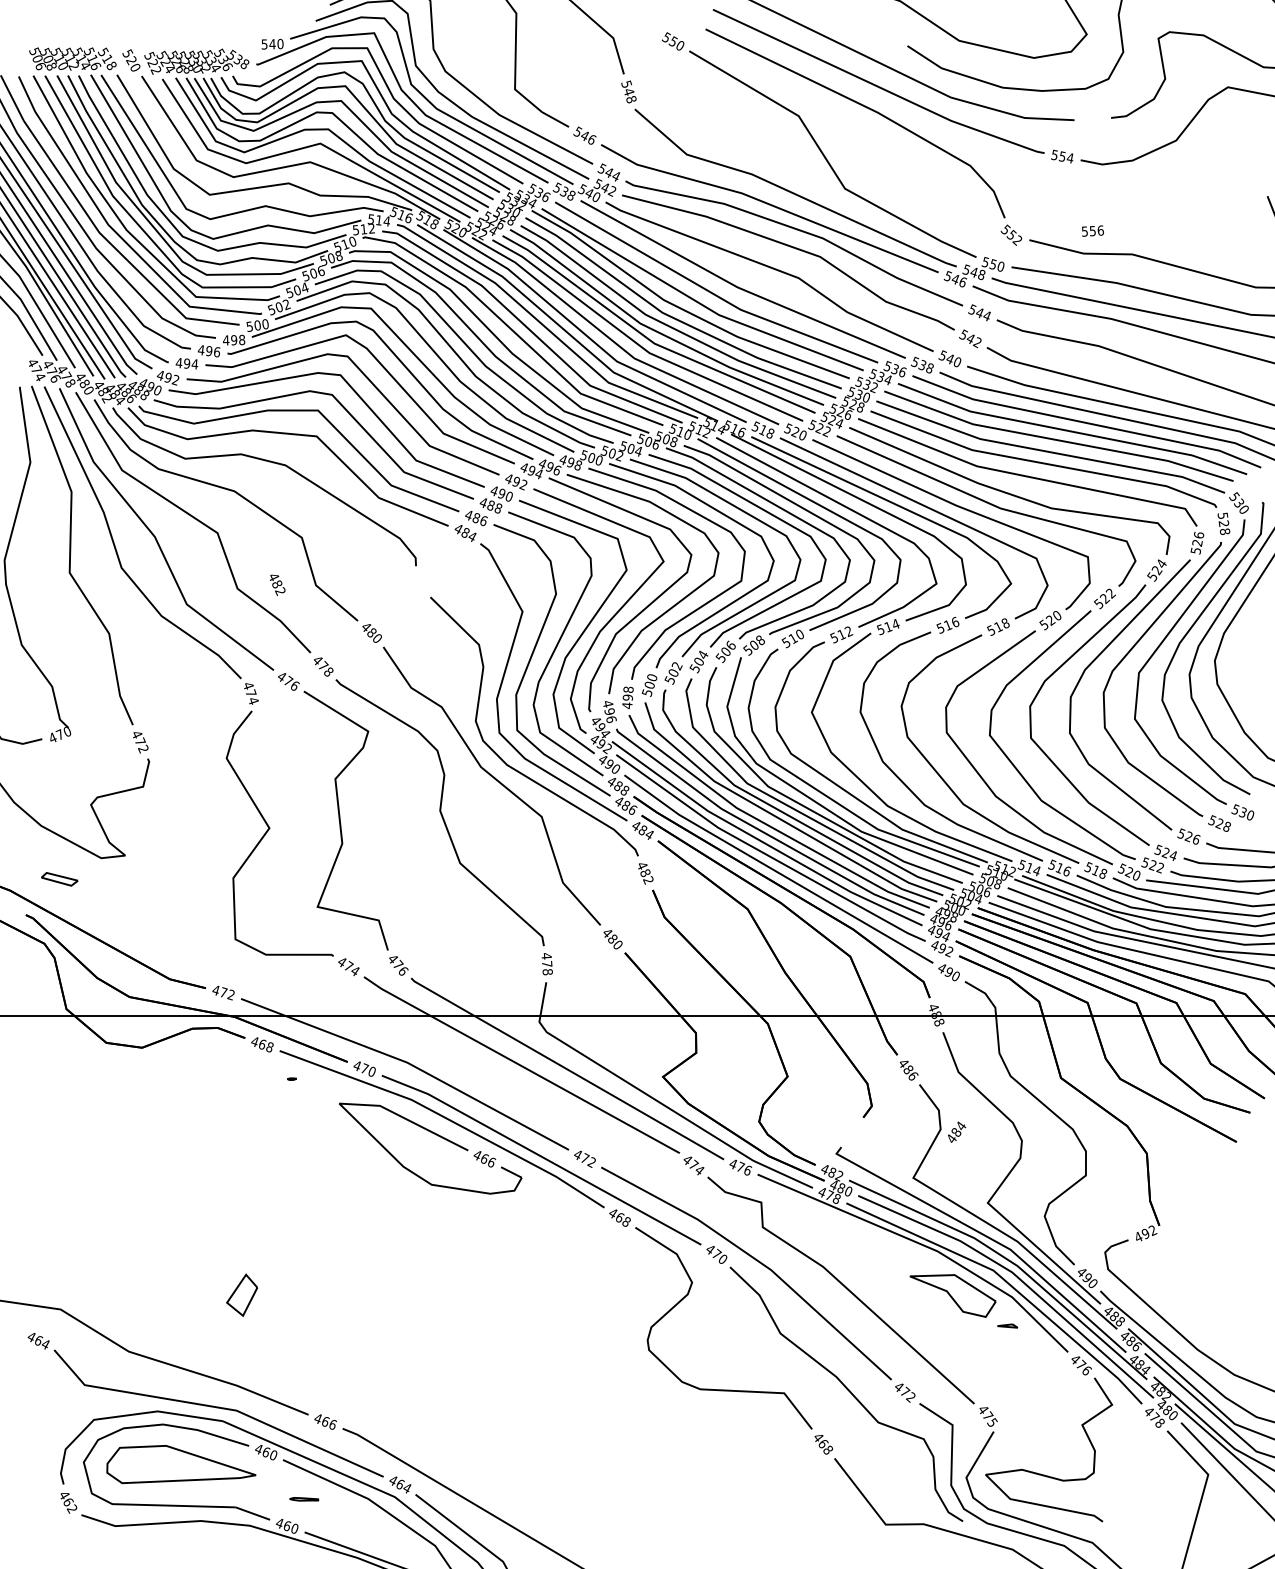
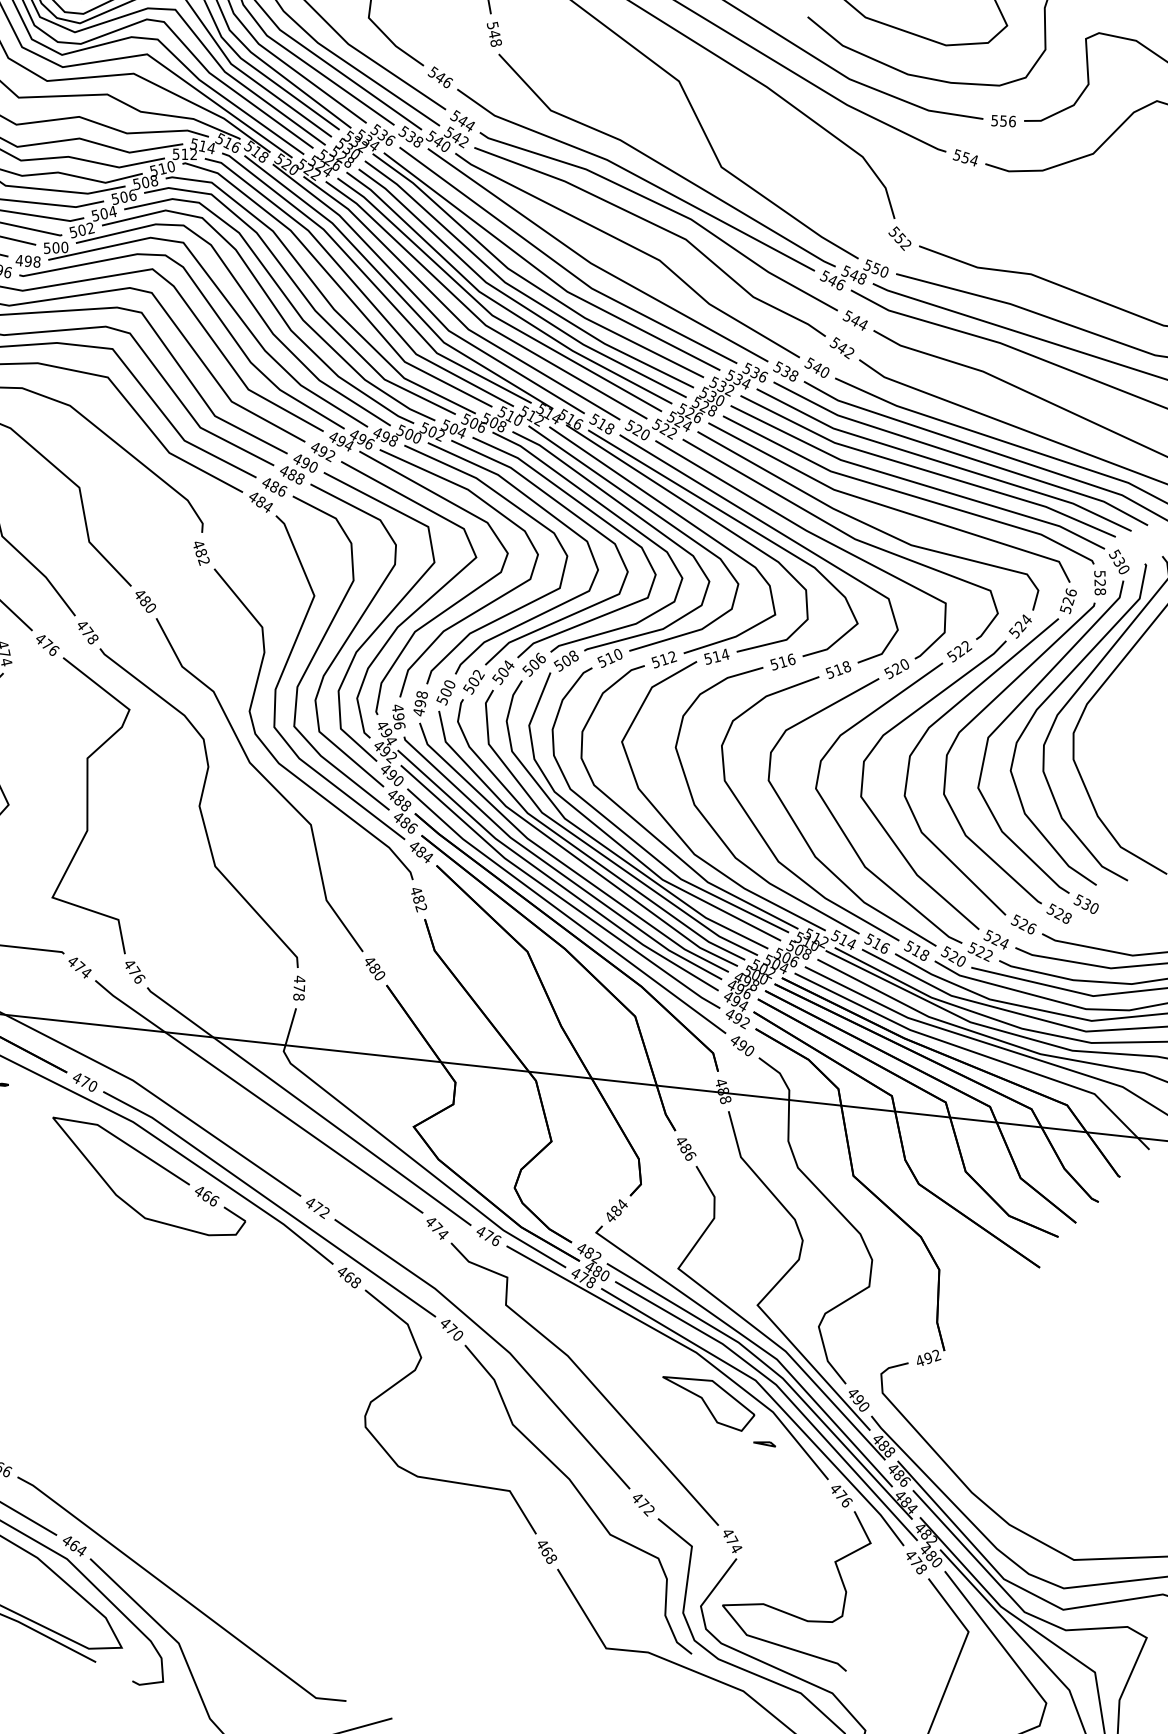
text: (1092, 230) -> (1003, 120), moved
text: (277, 584) -> (201, 553), moved
text: (957, 1131) -> (617, 1210), moved
text: (992, 1422) -> (736, 1548), 475 -> 474

